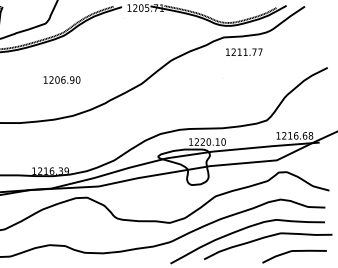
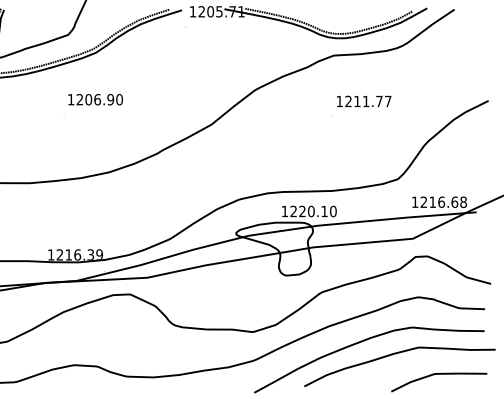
text: (244, 51) -> (364, 100), moved
text: (61, 79) -> (94, 98), moved

